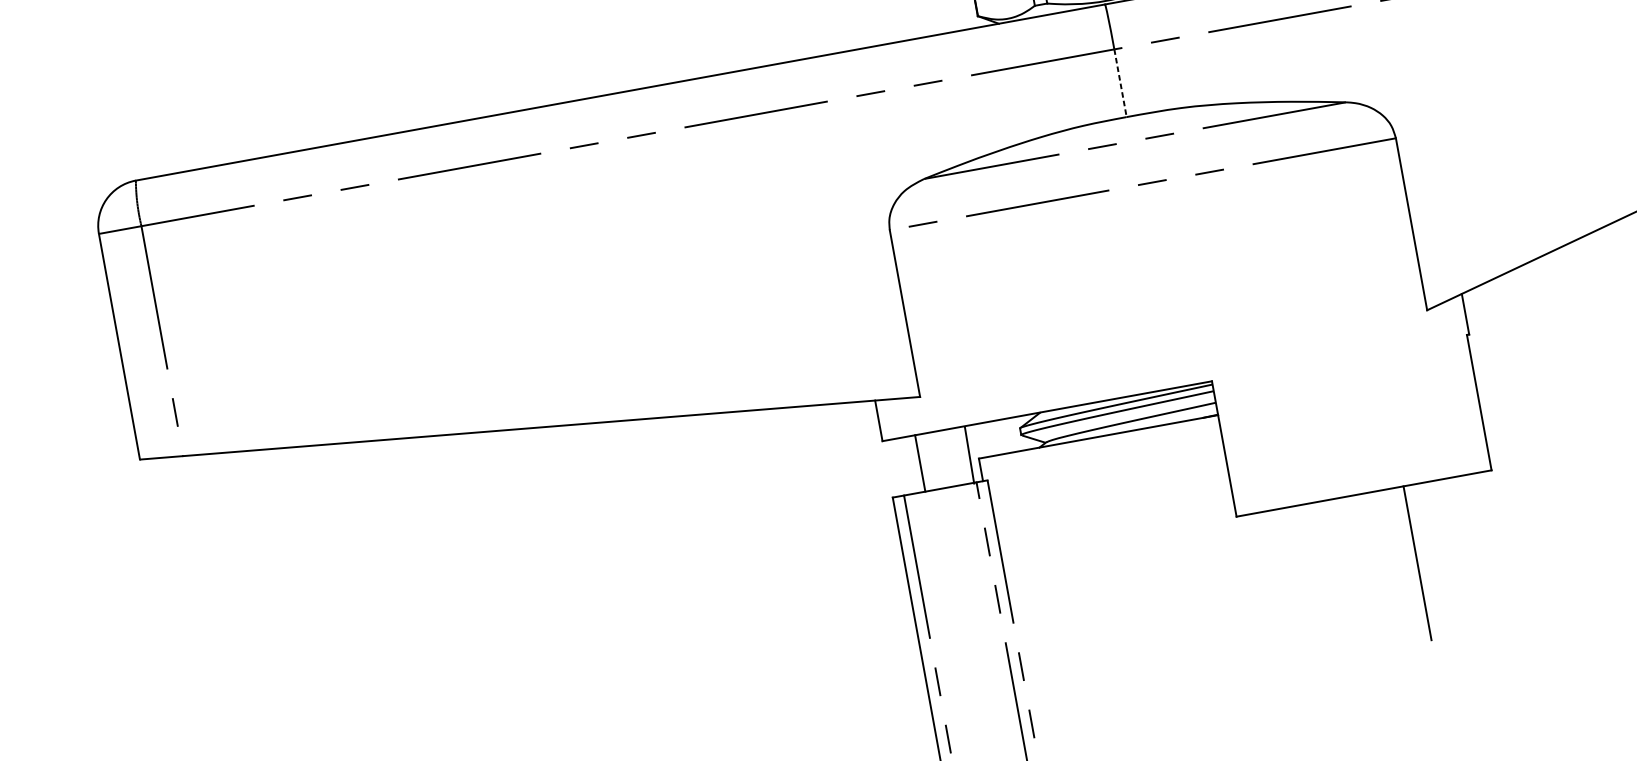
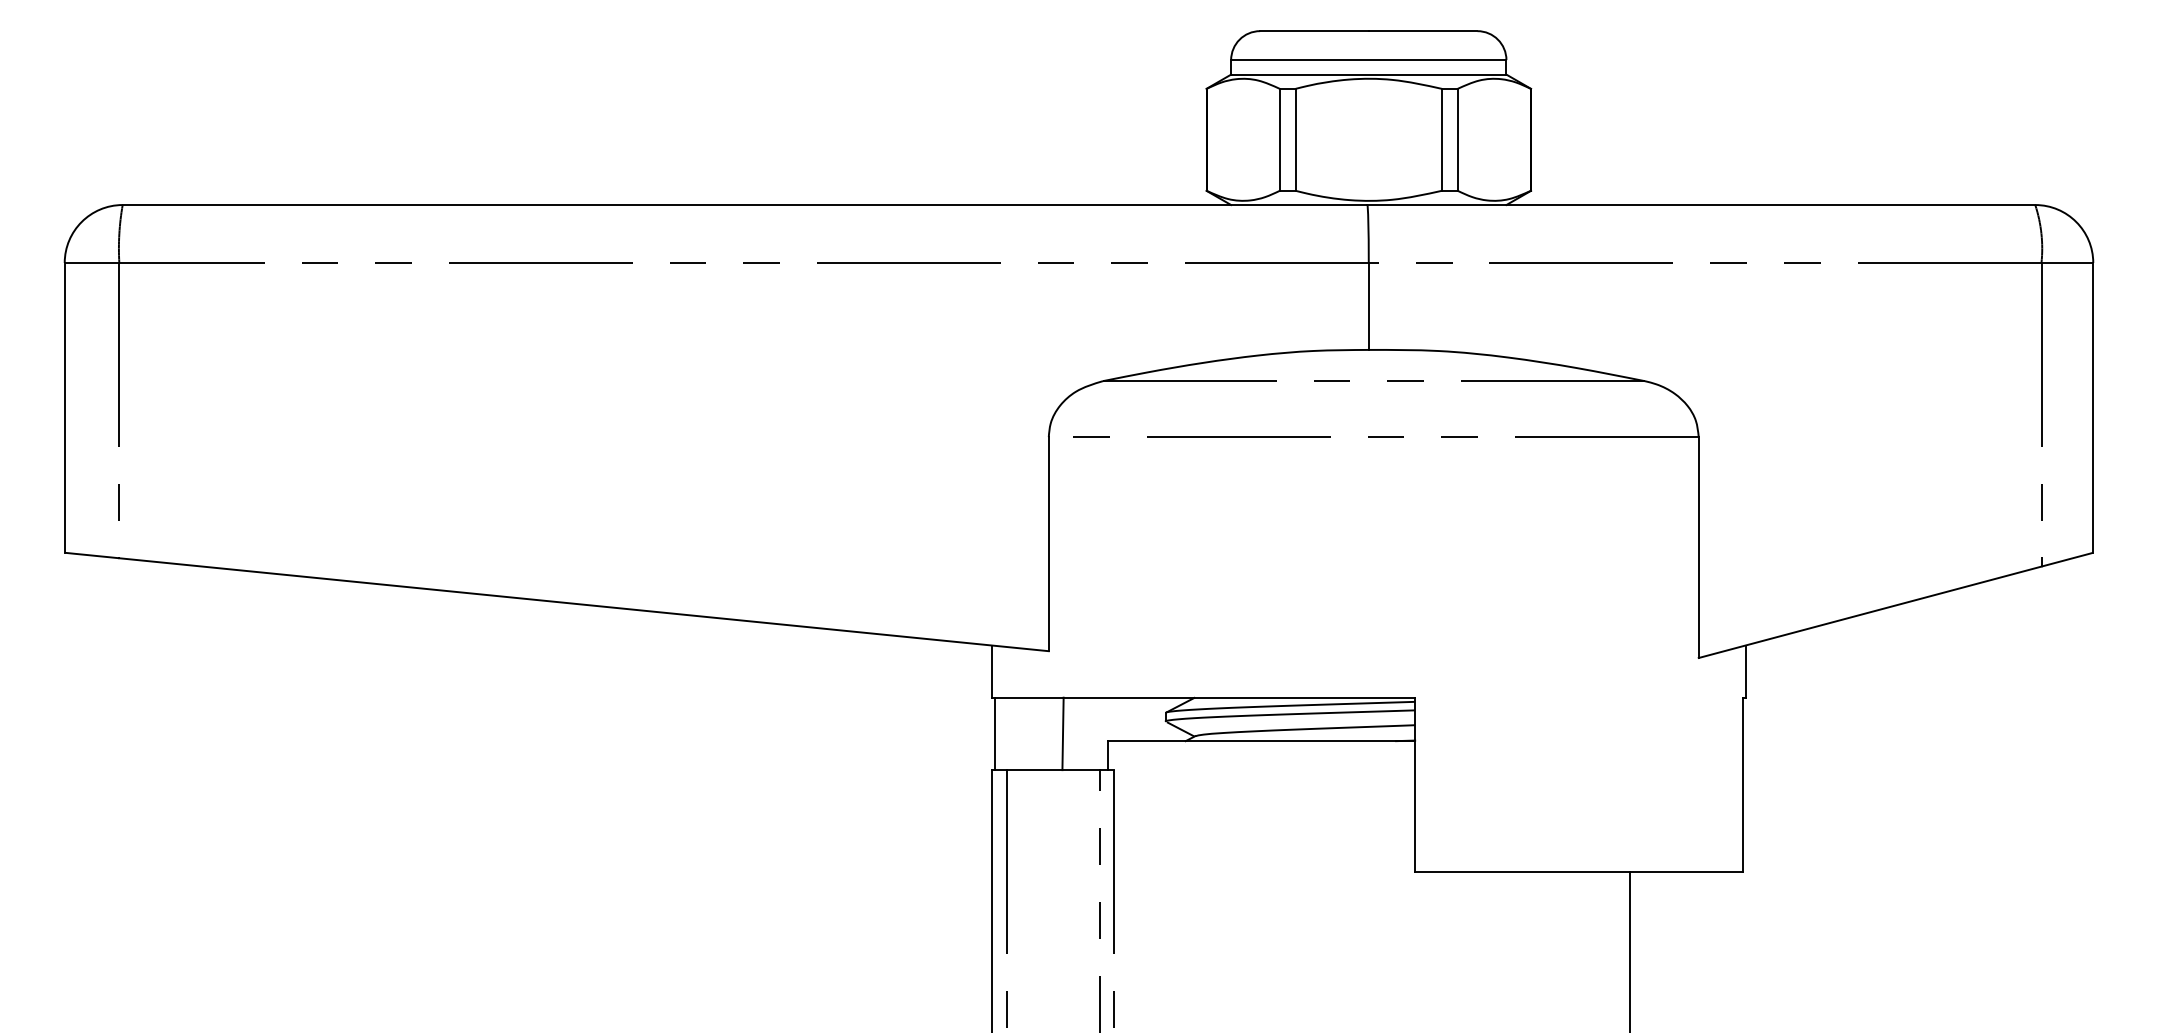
line: (1120, 83) -> (1368, 306), dashed -> solid
line: (969, 455) -> (1062, 733), moved
line: (919, 463) -> (994, 733), moved

